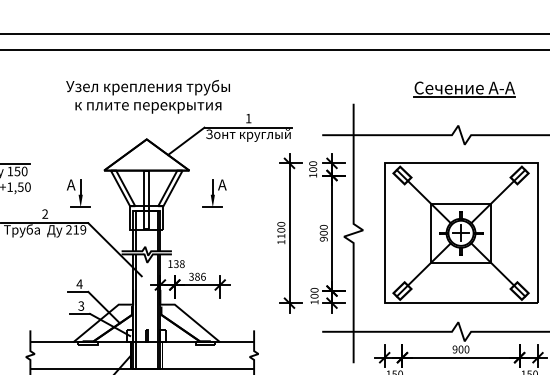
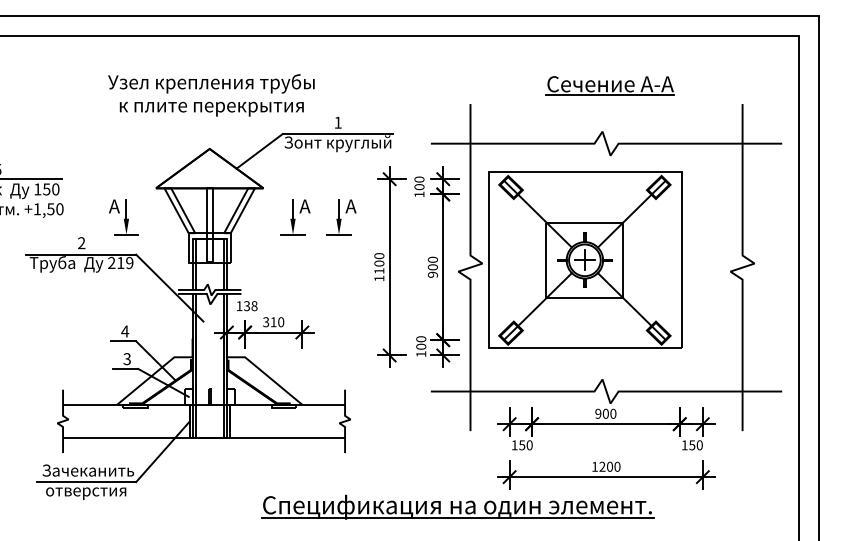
part: (251, 193) -> (341, 217), added
part: (461, 232) -> (585, 259), moved
text: (200, 277) -> (277, 322), 386 -> 310

